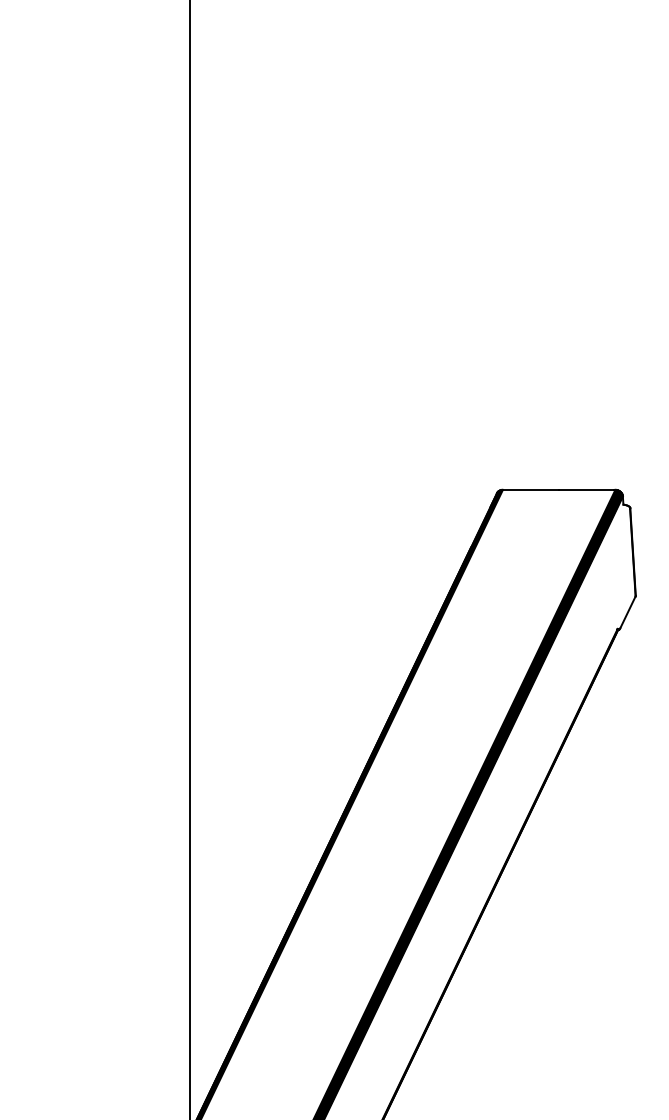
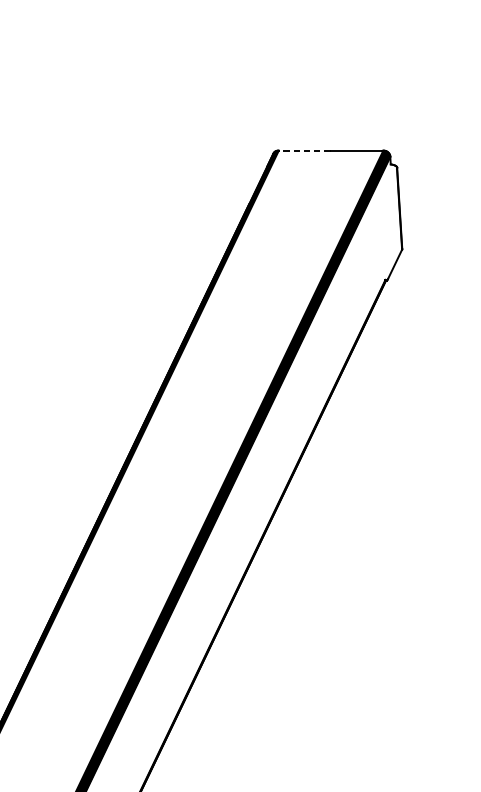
line: (530, 489) -> (304, 150), solid -> dashed

